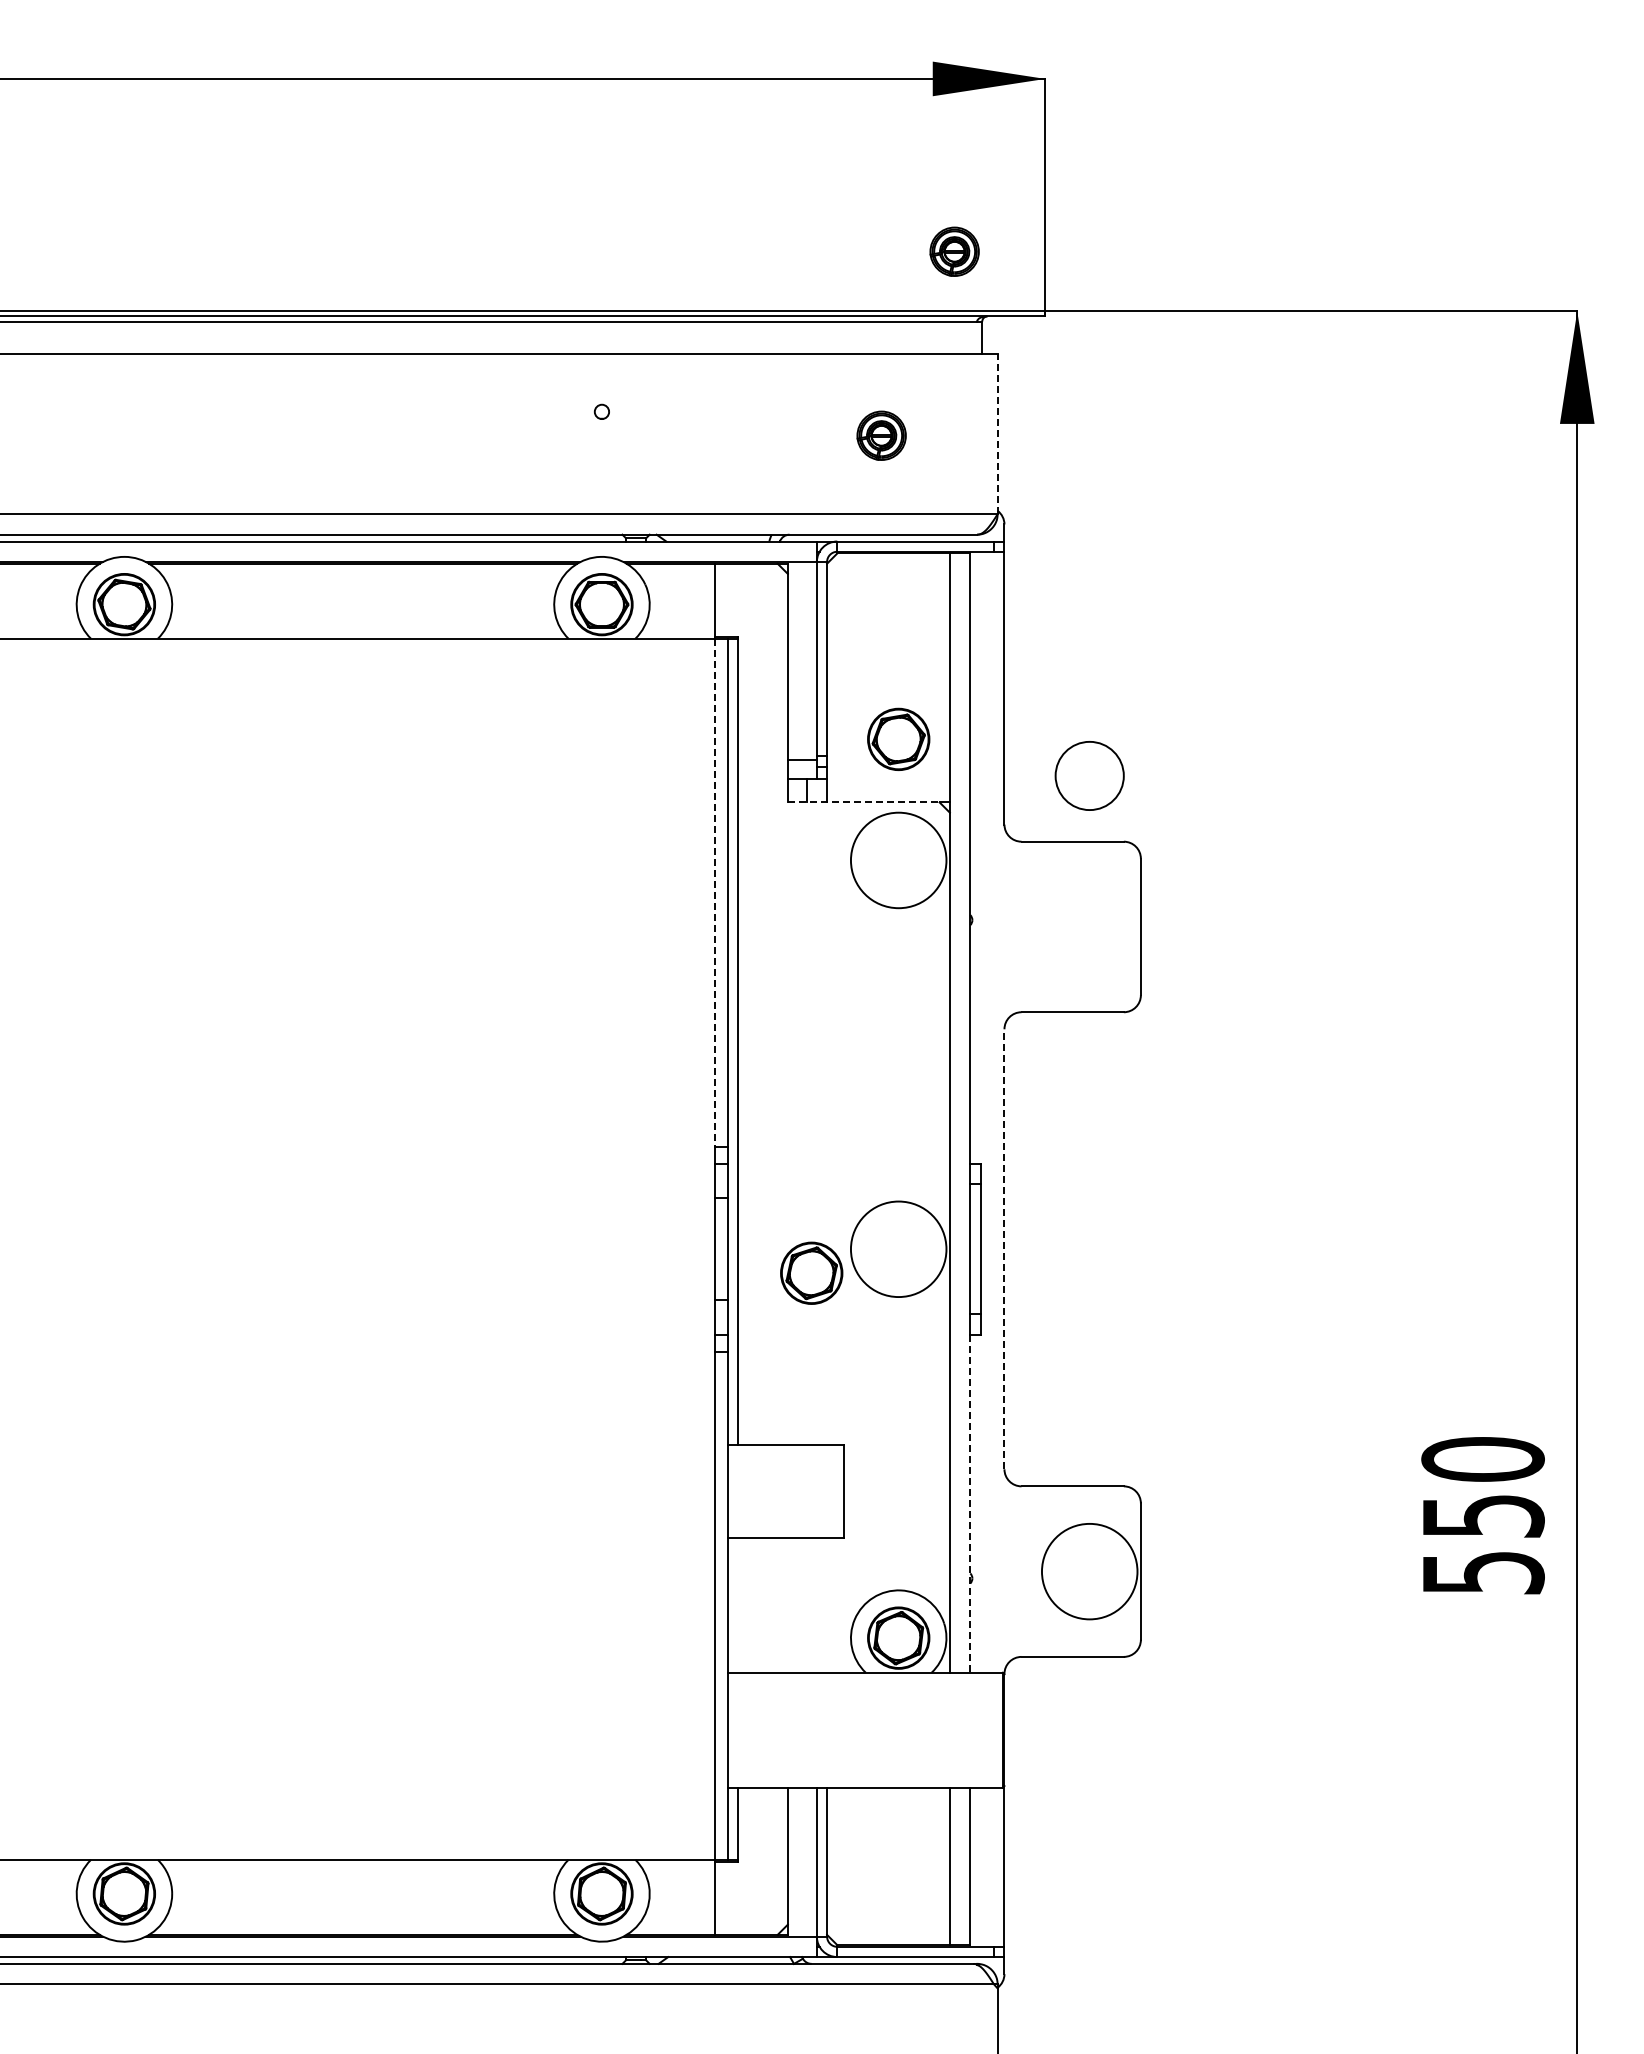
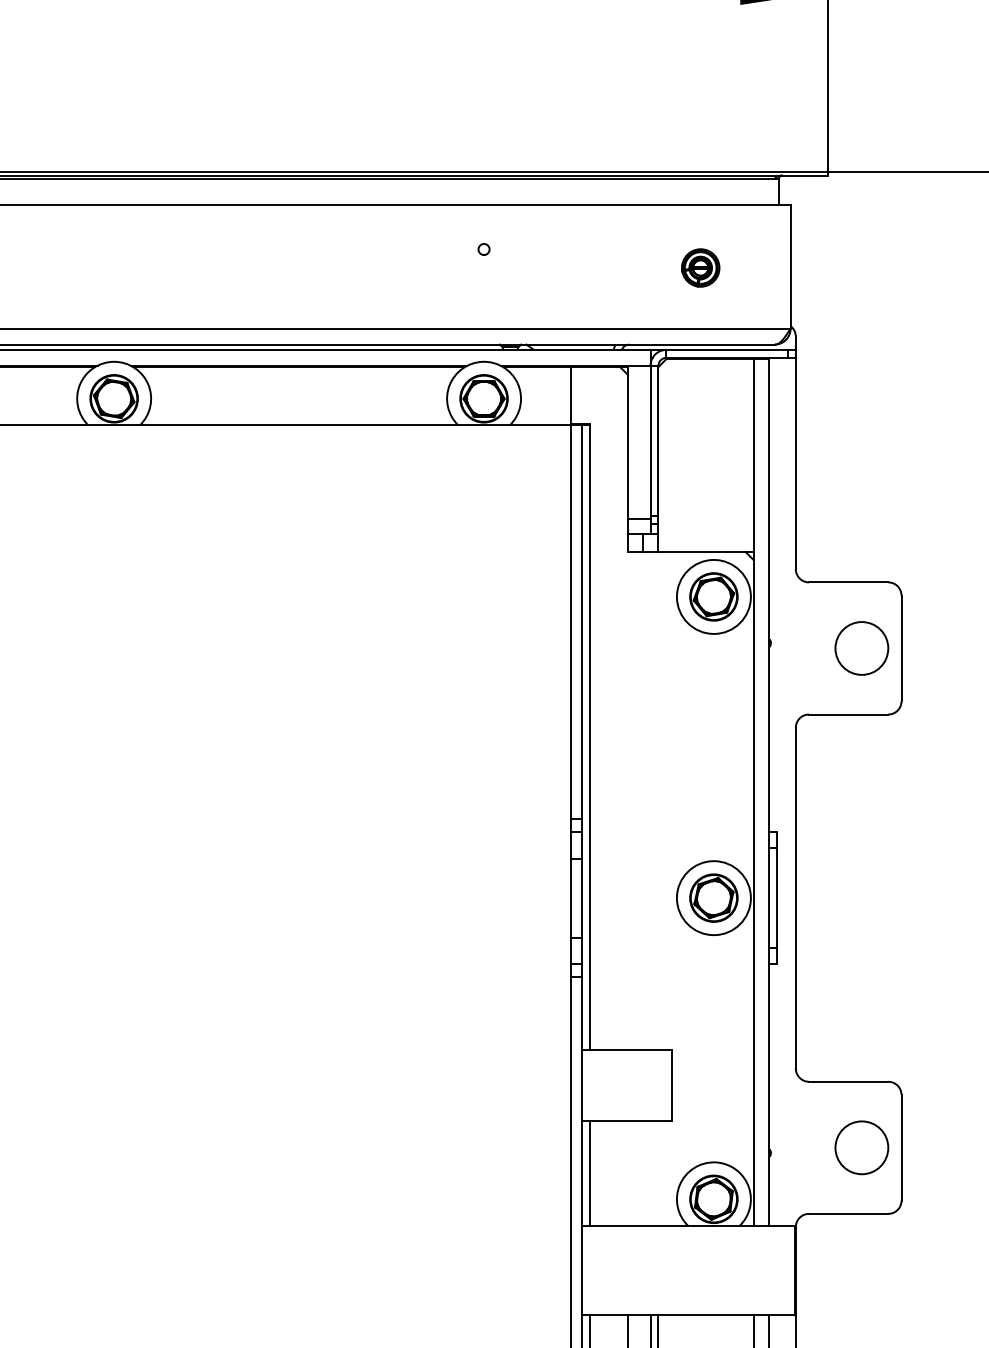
part: (954, 251) -> (757, 125), removed
line: (997, 433) -> (790, 266), dashed -> solid
part: (898, 738) -> (713, 596), moved
circle: (1089, 775) -> (861, 648), moved
line: (863, 802) -> (686, 552), dashed -> solid
line: (714, 893) -> (571, 622), dashed -> solid
line: (1004, 1248) -> (795, 897), dashed -> solid
part: (811, 1272) -> (713, 897), moved
line: (970, 1504) -> (769, 1095), dashed -> solid
circle: (1089, 1571) -> (861, 1147), size x0.71
line: (738, 1604) -> (589, 1173), added

